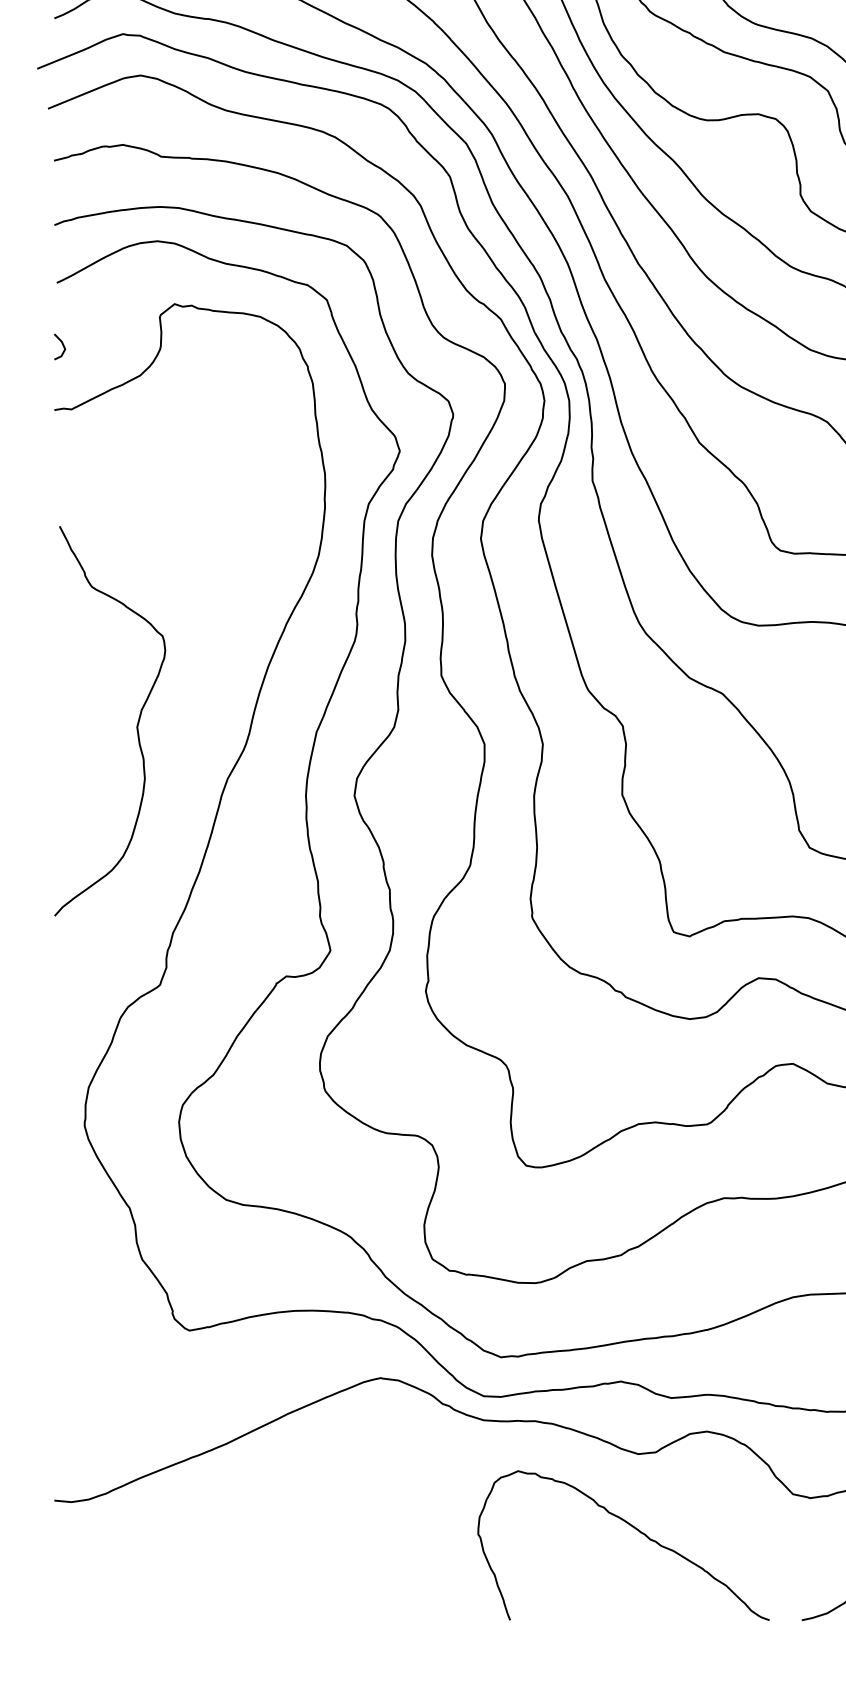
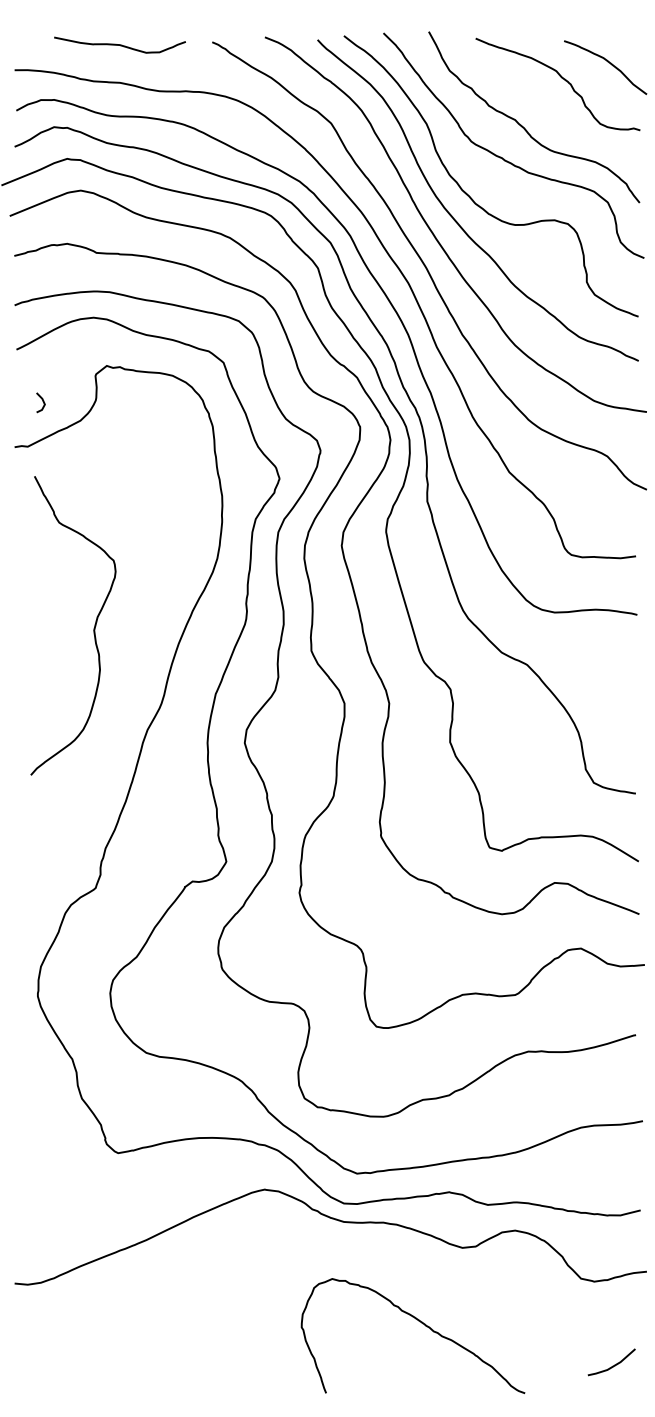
line: (62, 345) -> (42, 401), moved
curve: (136, 724) -> (93, 628), moved
curve: (634, 1529) -> (421, 1323), moved

